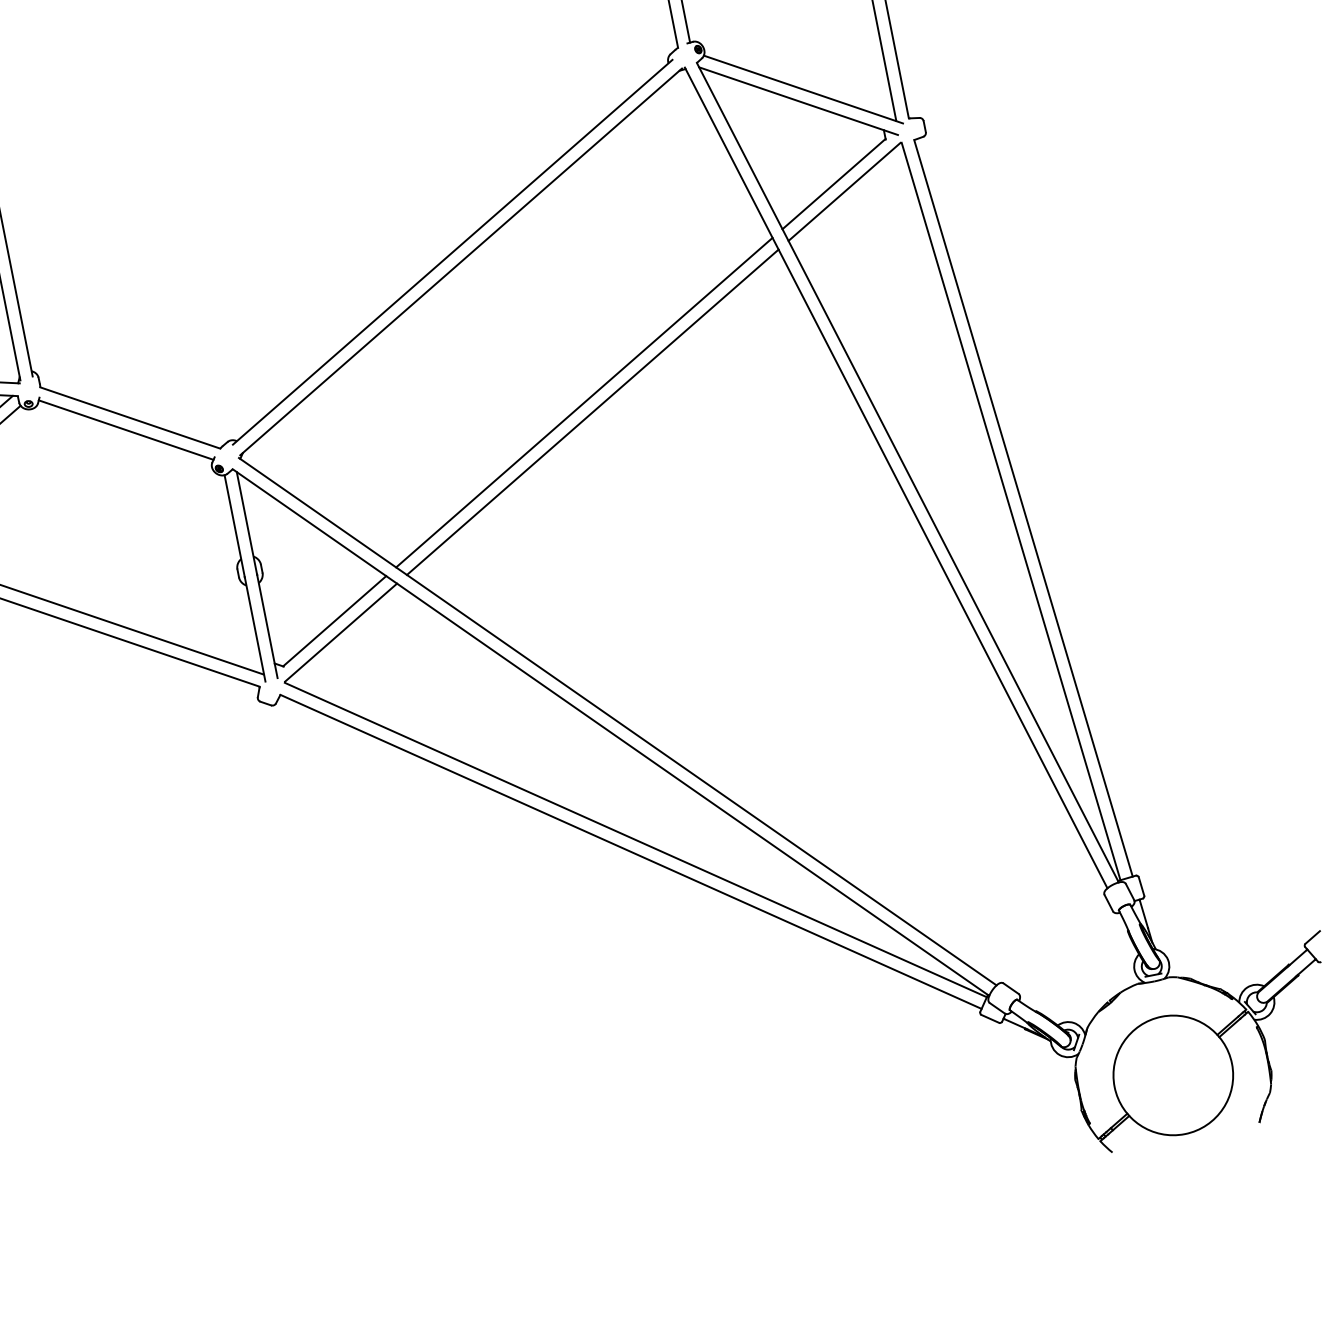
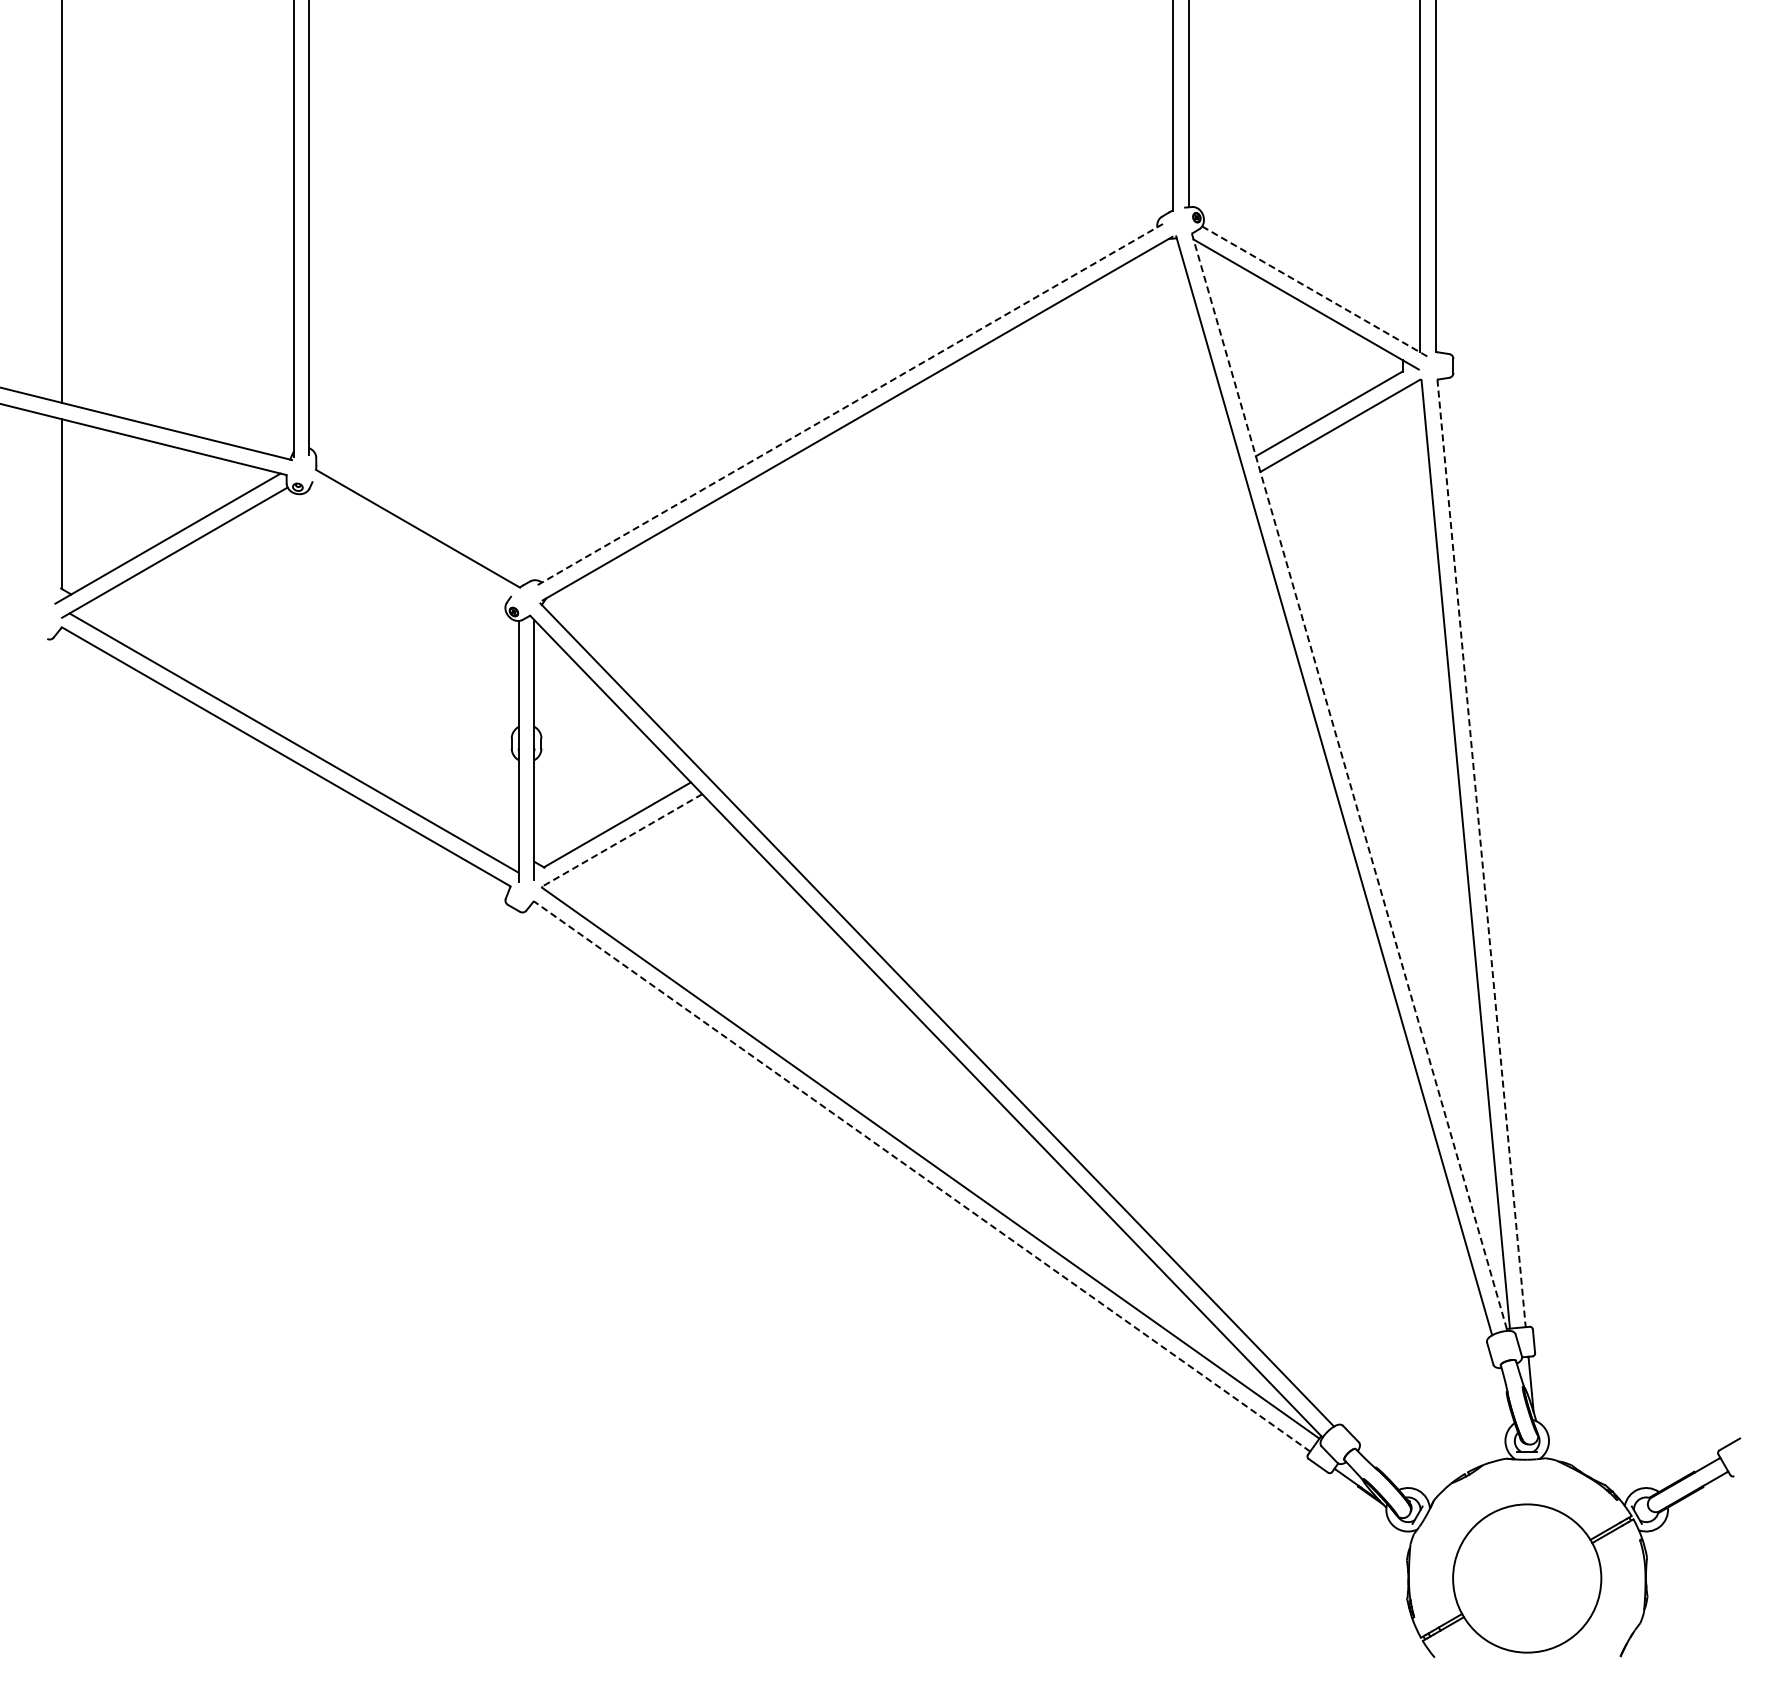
line: (803, 89) -> (1315, 291), solid -> dashed
line: (452, 251) -> (849, 404), solid -> dashed
line: (584, 402) -> (973, 619), removed
line: (592, 412) -> (981, 633), removed
line: (126, 430) -> (410, 542), removed
line: (907, 472) -> (1349, 782), solid -> dashed
line: (1023, 508) -> (1481, 853), solid -> dashed
line: (341, 632) -> (622, 840), solid -> dashed
line: (631, 851) -> (922, 1176), solid -> dashed

